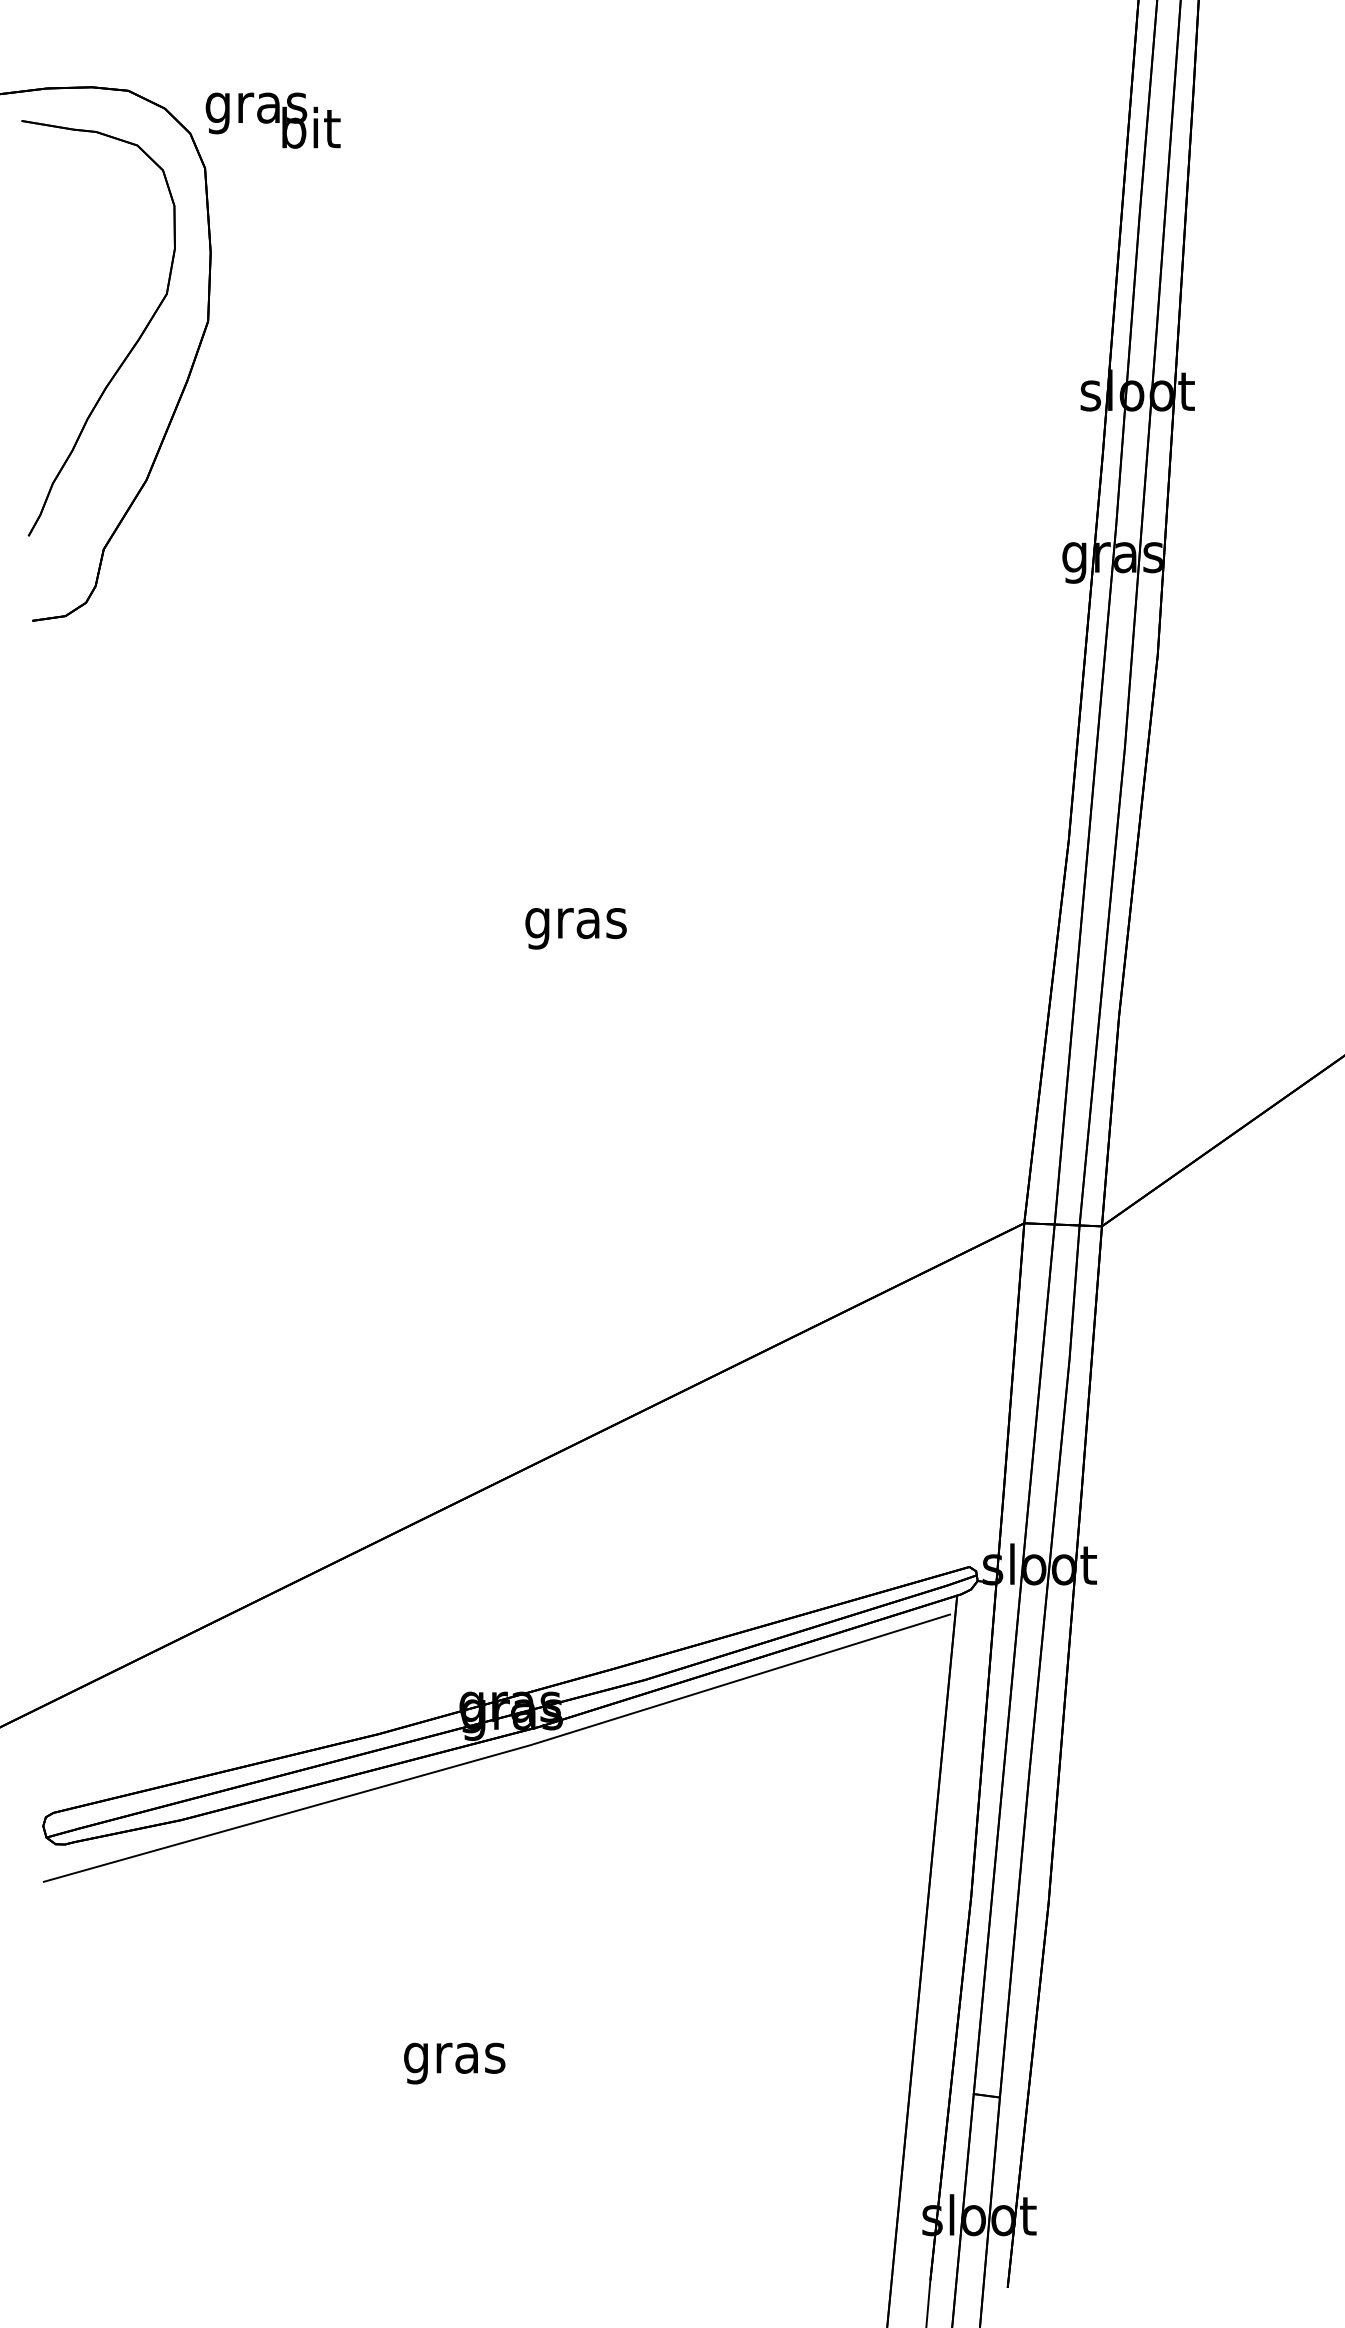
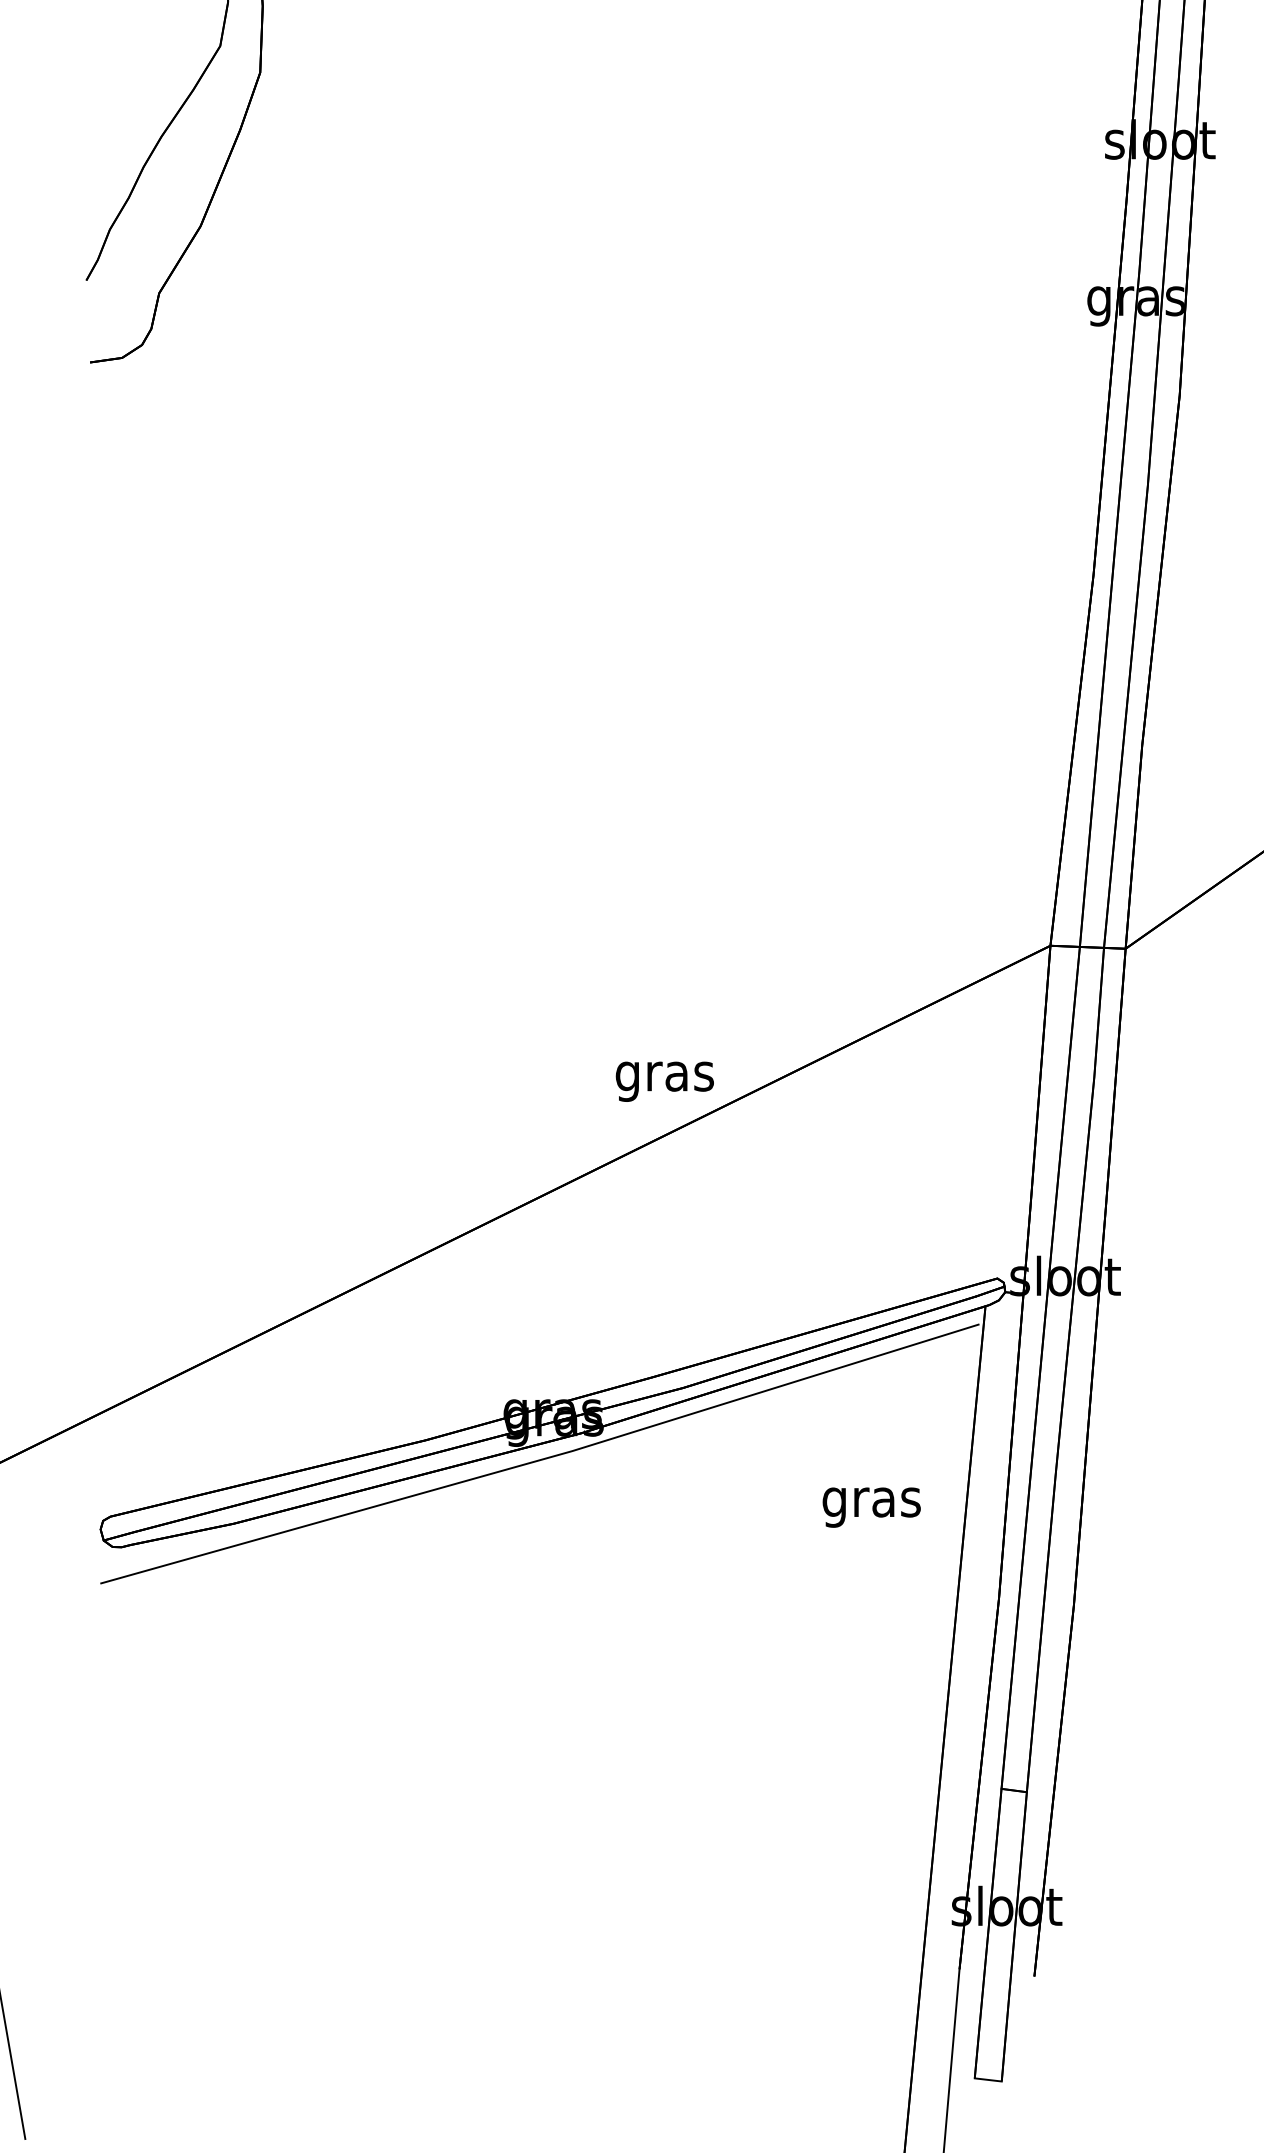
text: (575, 928) -> (664, 1081), moved
text: (454, 2063) -> (871, 1507), moved

